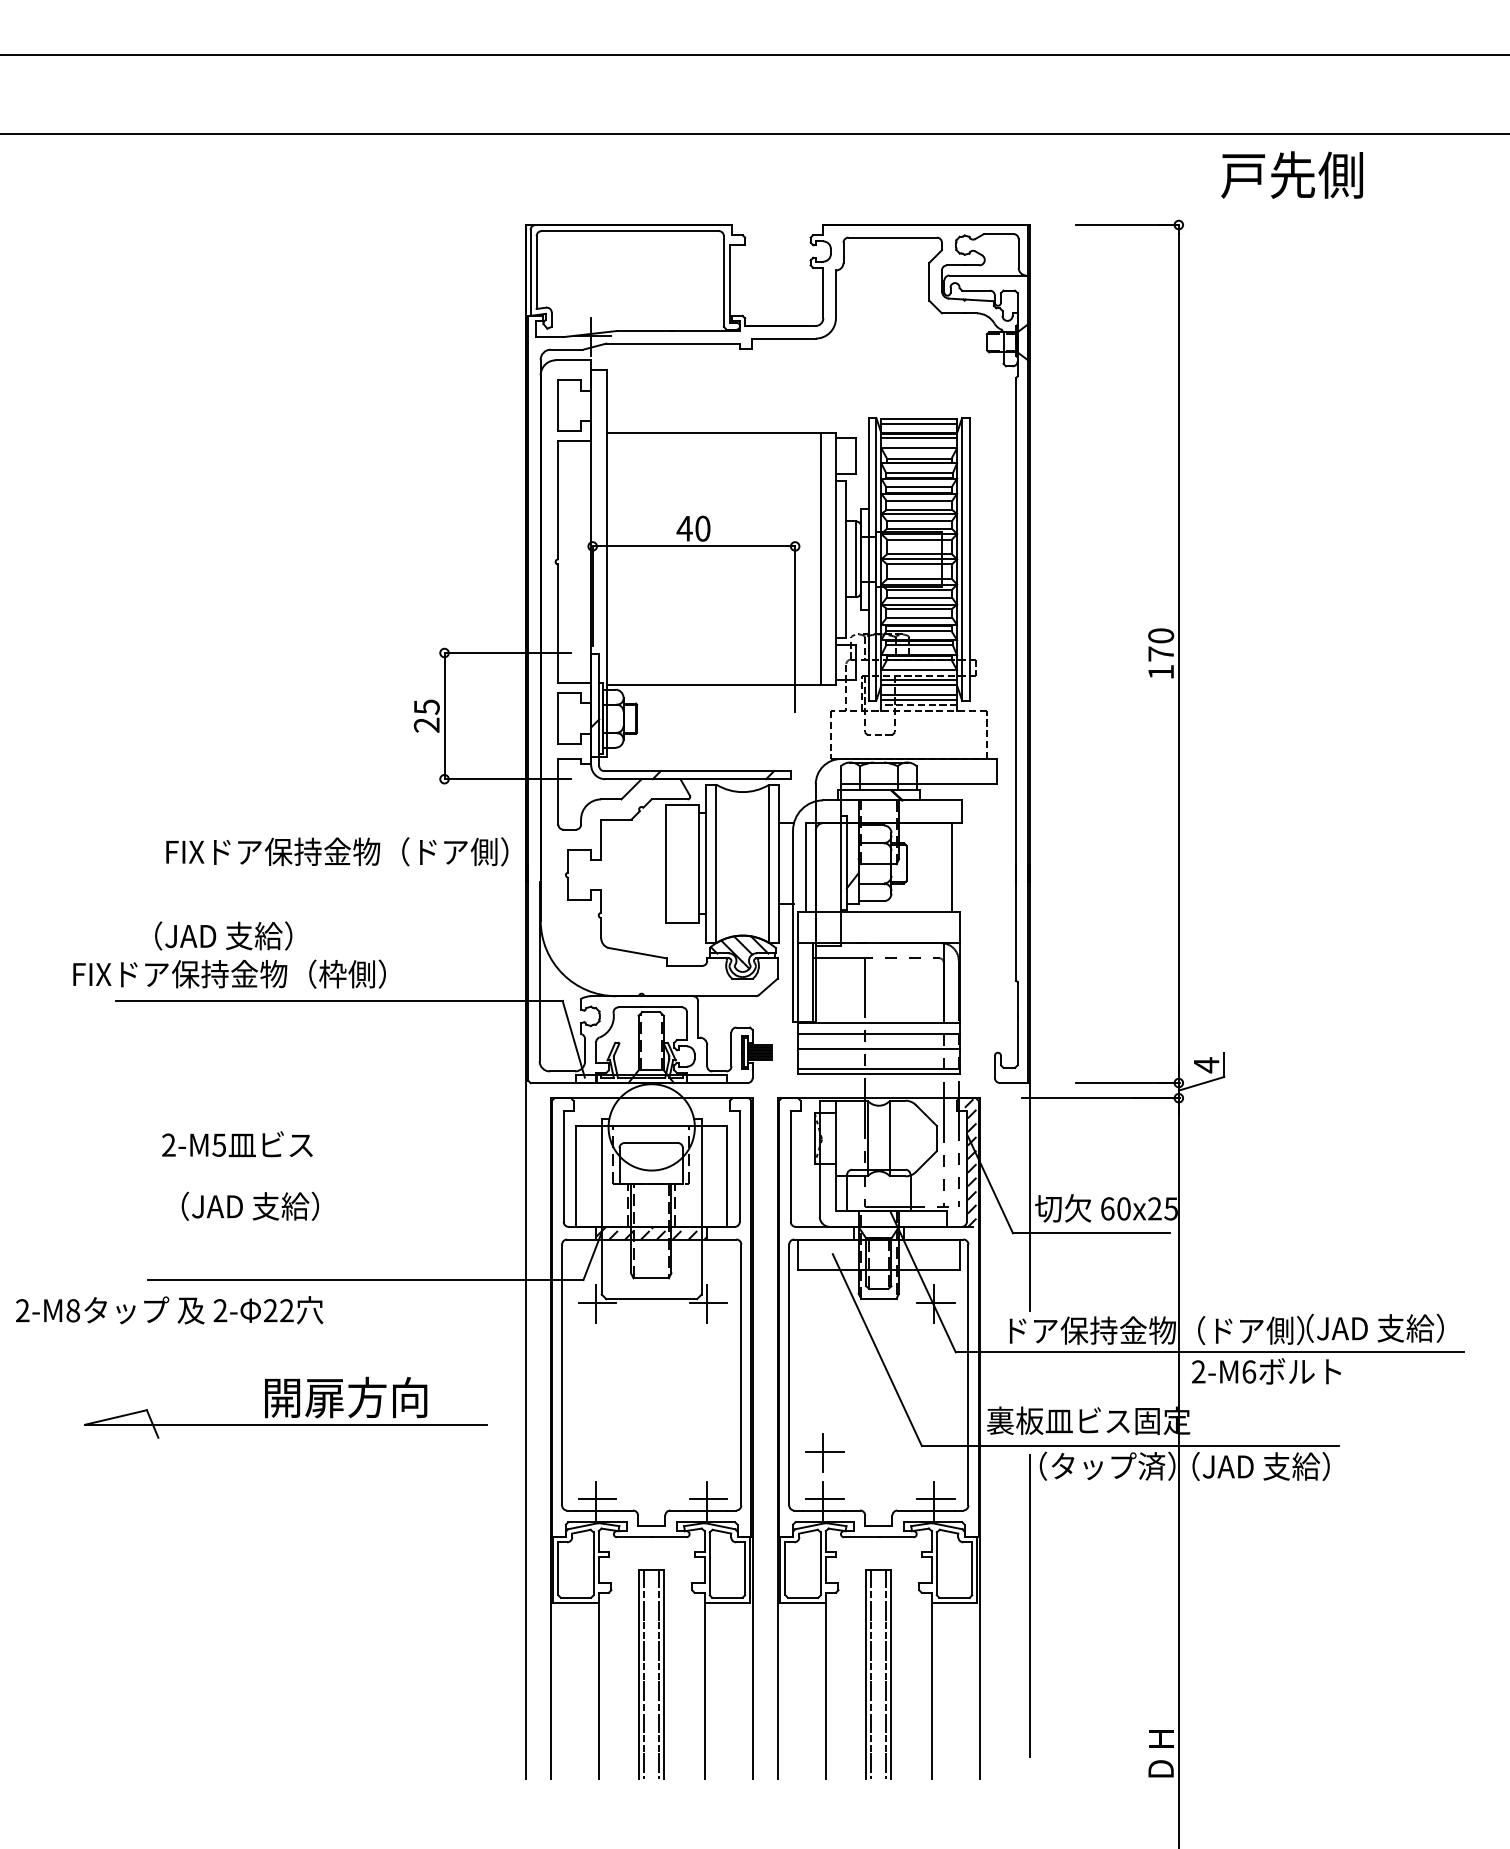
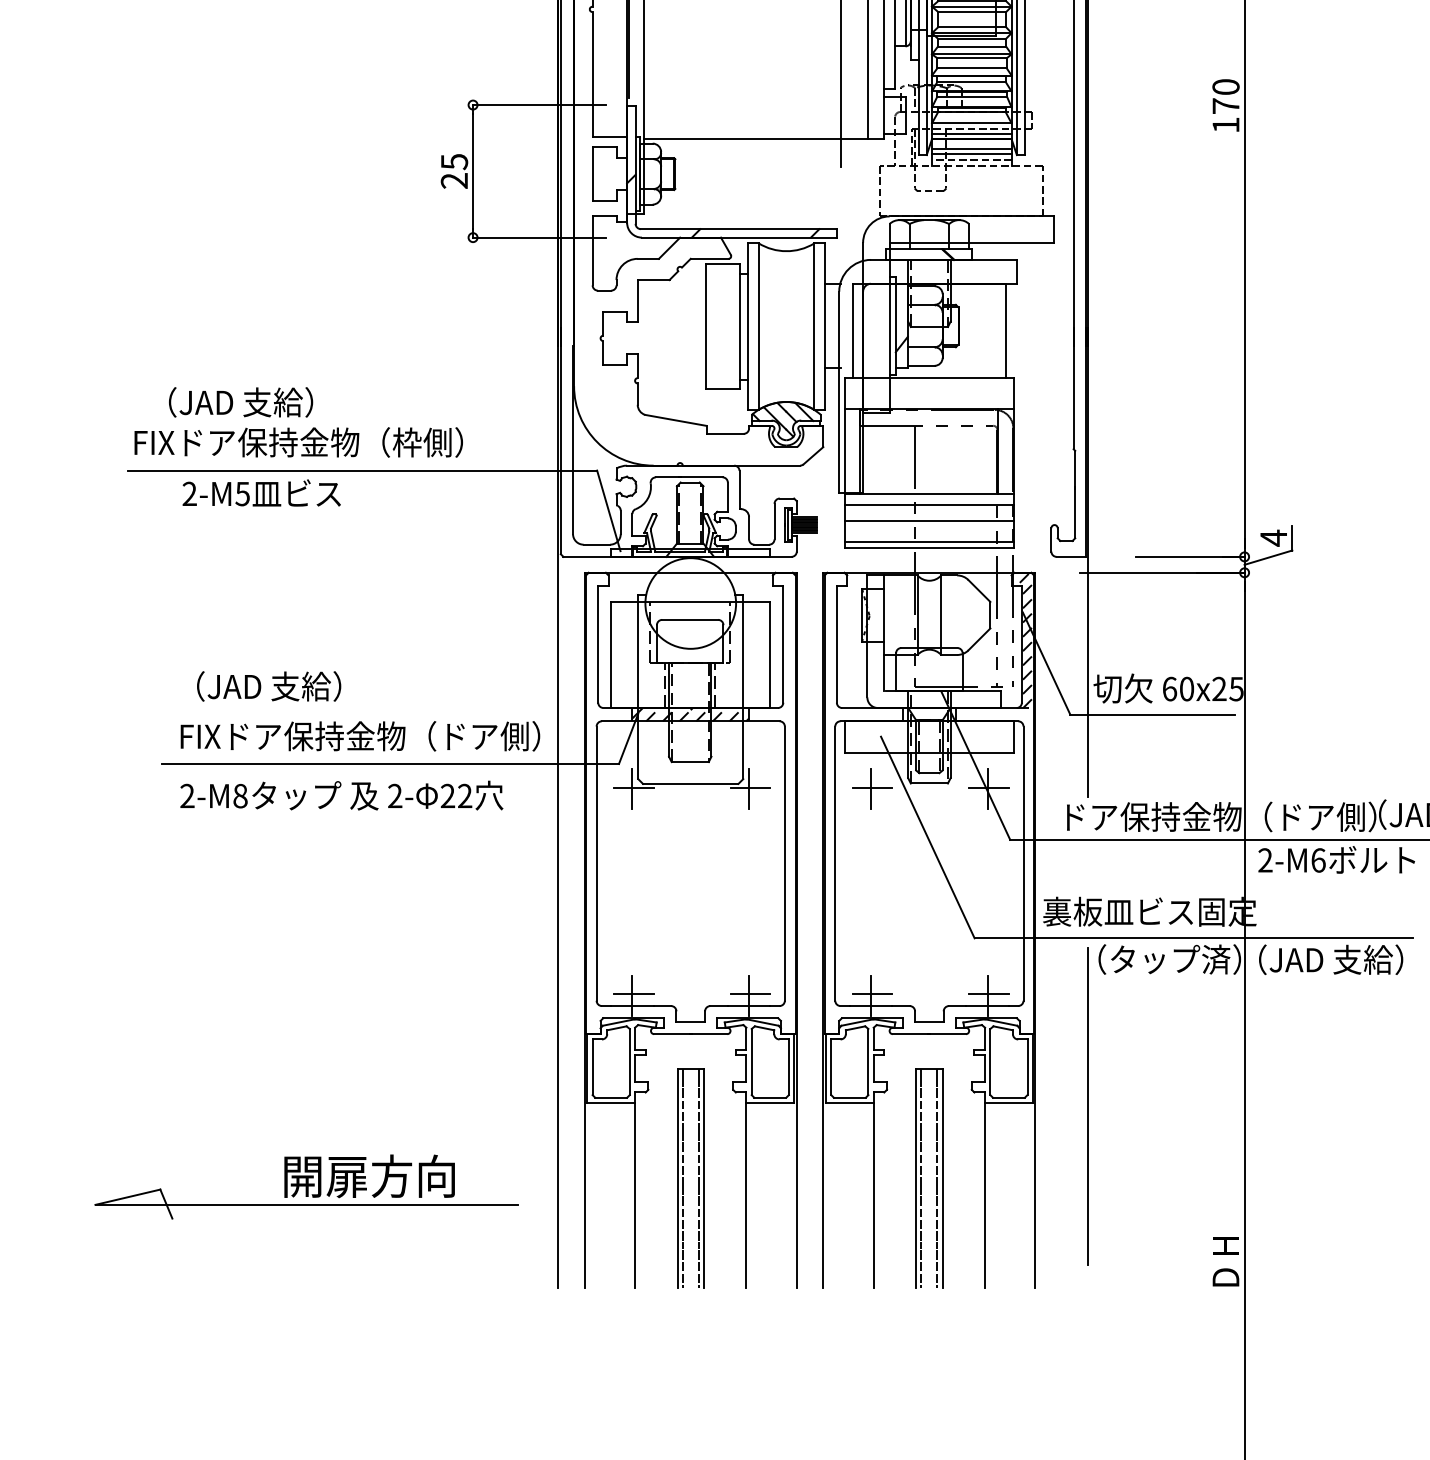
text: (337, 851) -> (360, 735), moved
text: (229, 973) -> (298, 441), moved
text: (237, 1144) -> (261, 493), moved
text: (169, 1310) -> (341, 795), moved
part: (285, 1407) -> (305, 1186), moved
part: (824, 1452) -> (872, 788), moved

